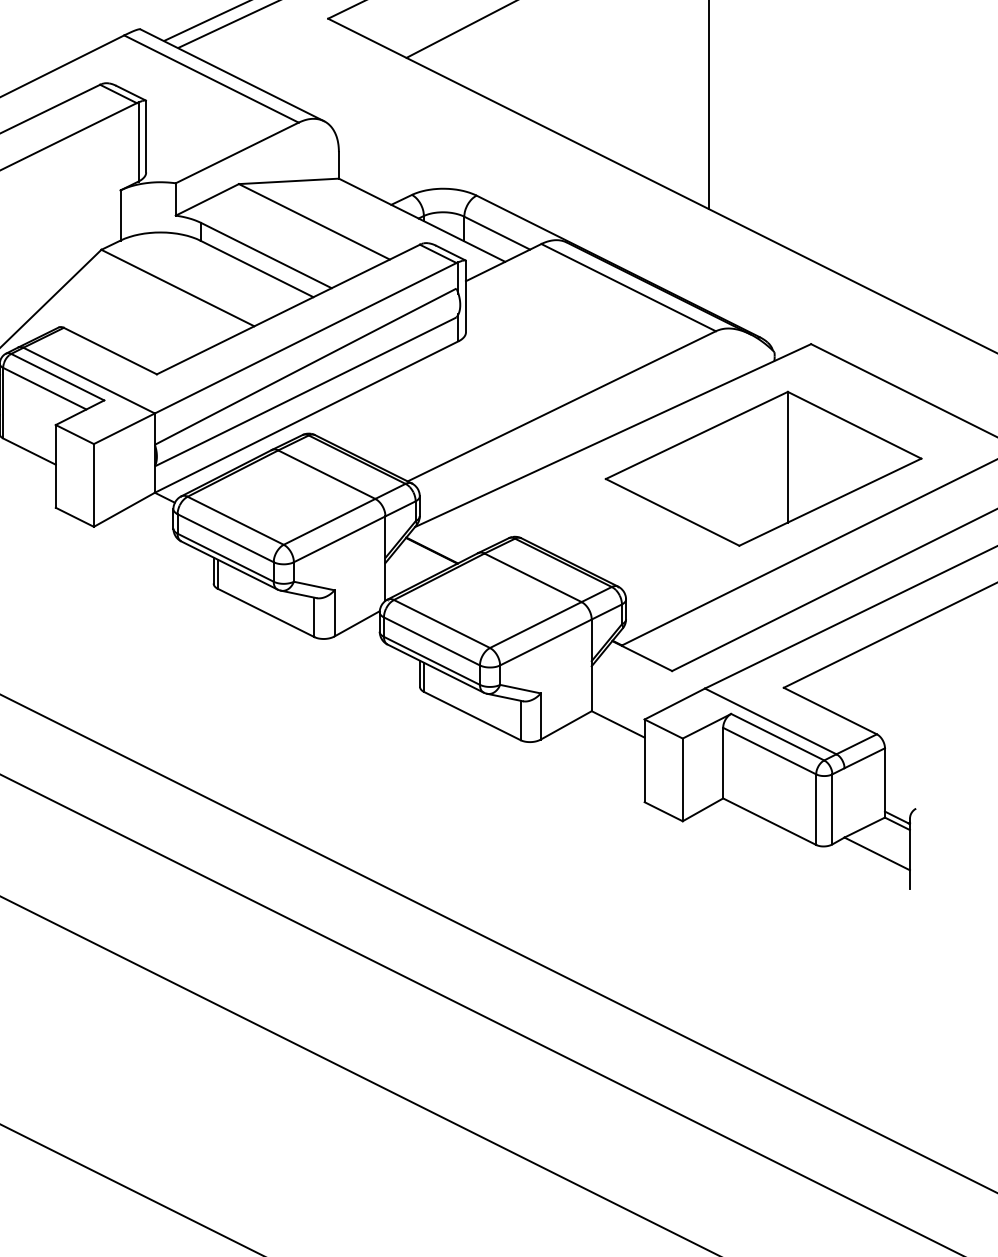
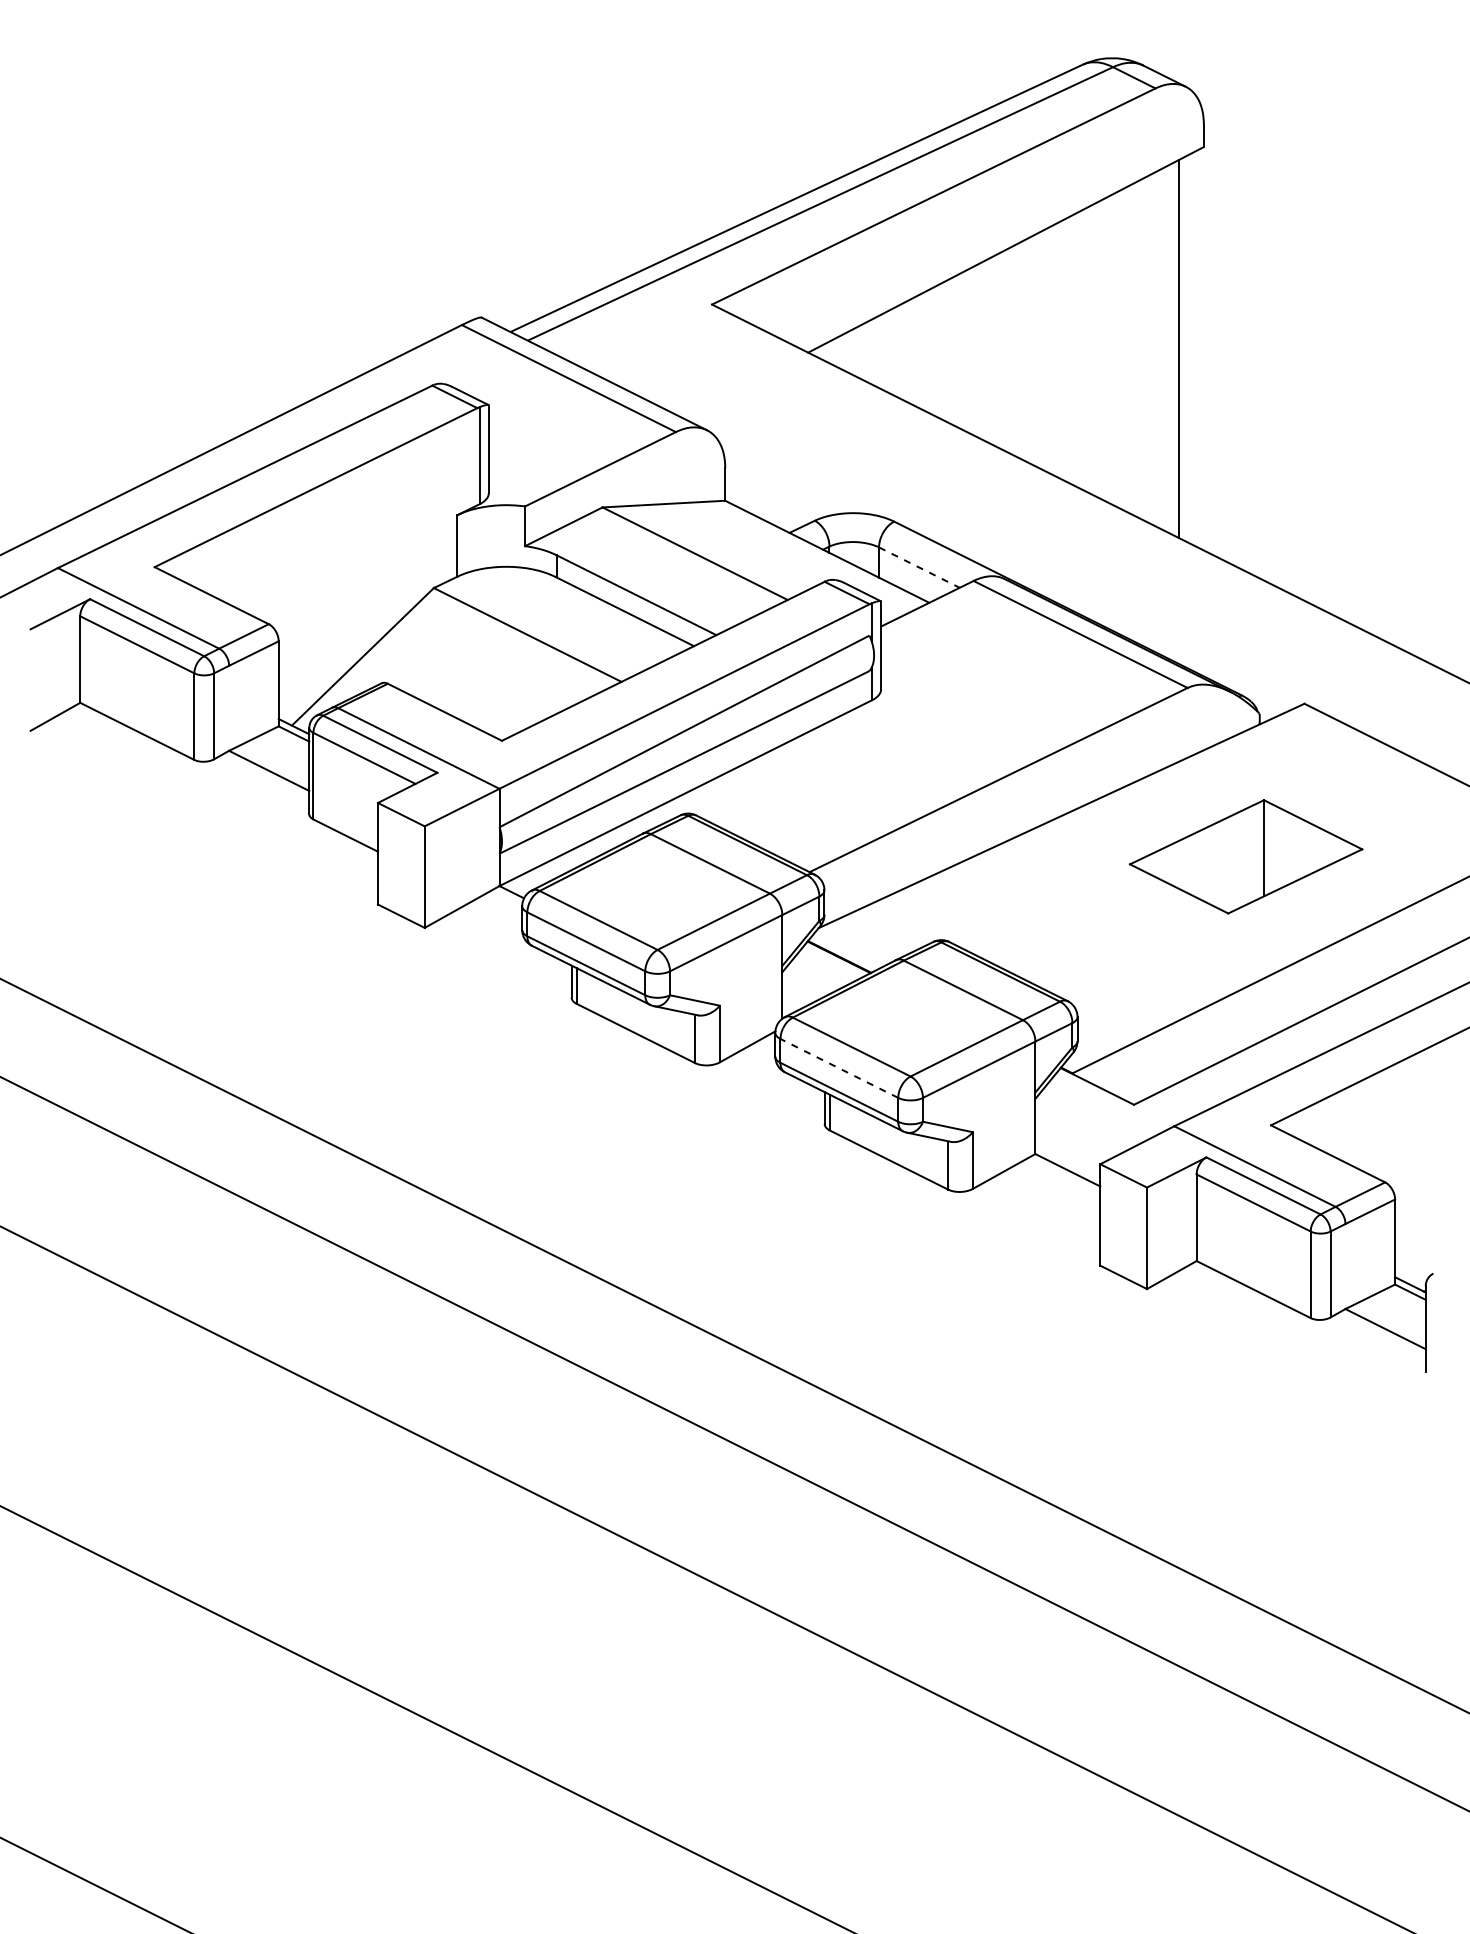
line: (497, 233) -> (919, 567), solid -> dashed
part: (763, 468) -> (1245, 856), size x0.6
line: (432, 641) -> (839, 1068), solid -> dashed

